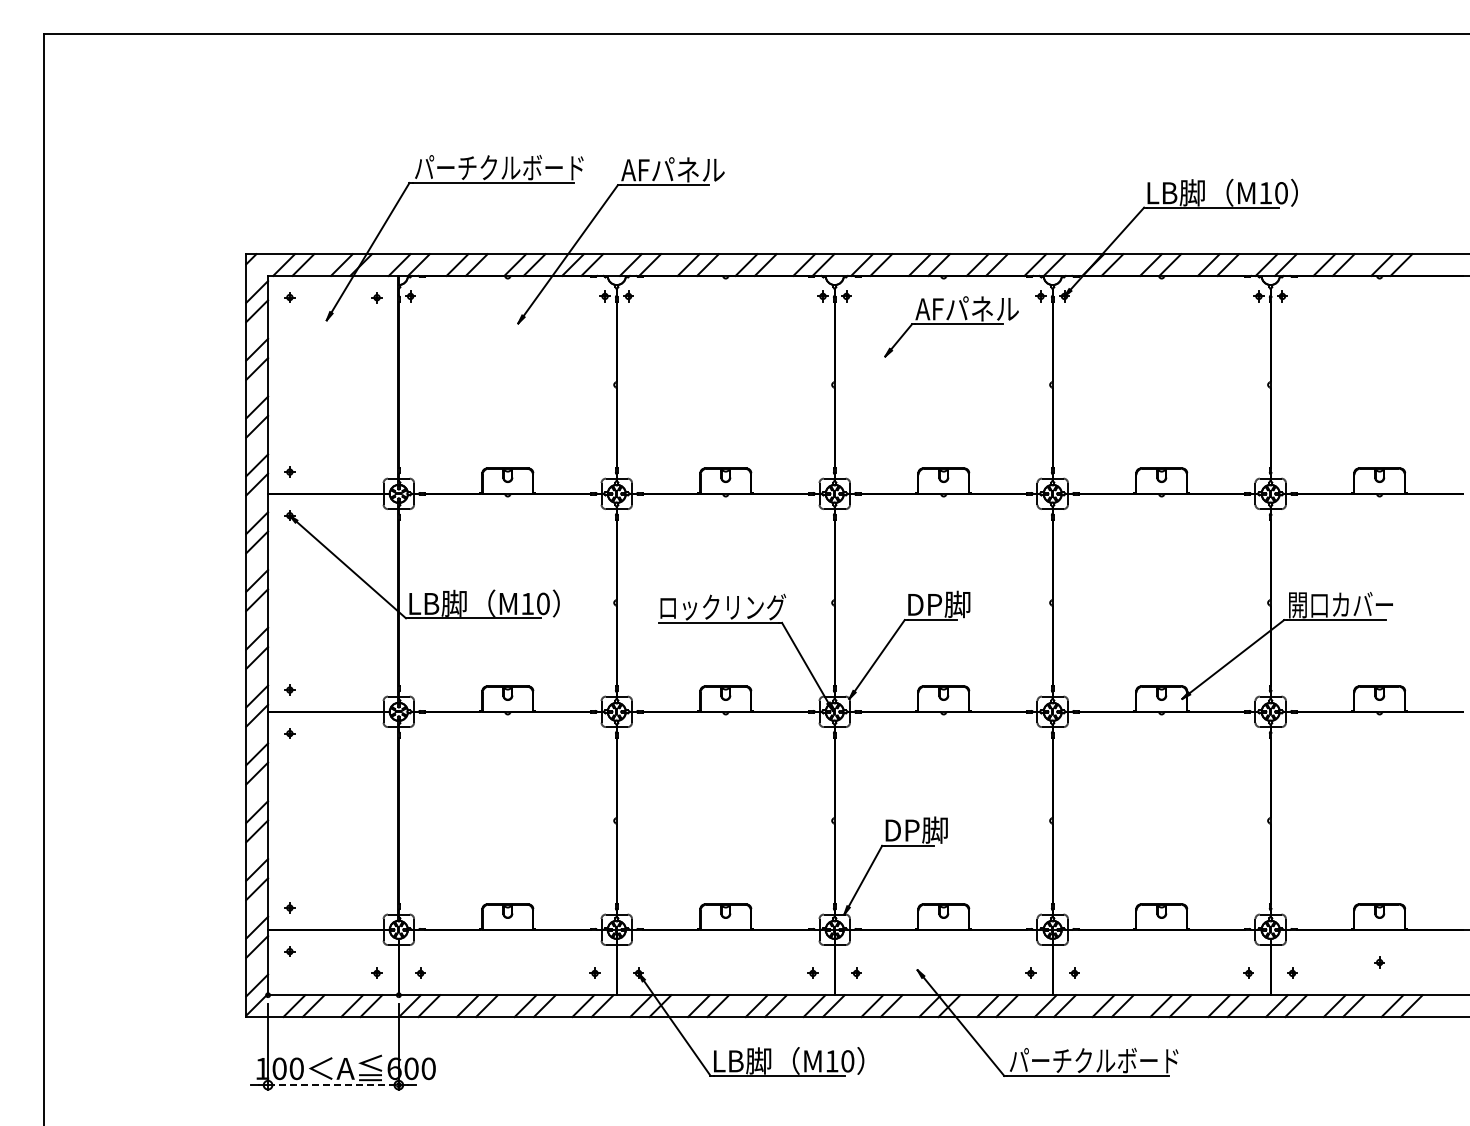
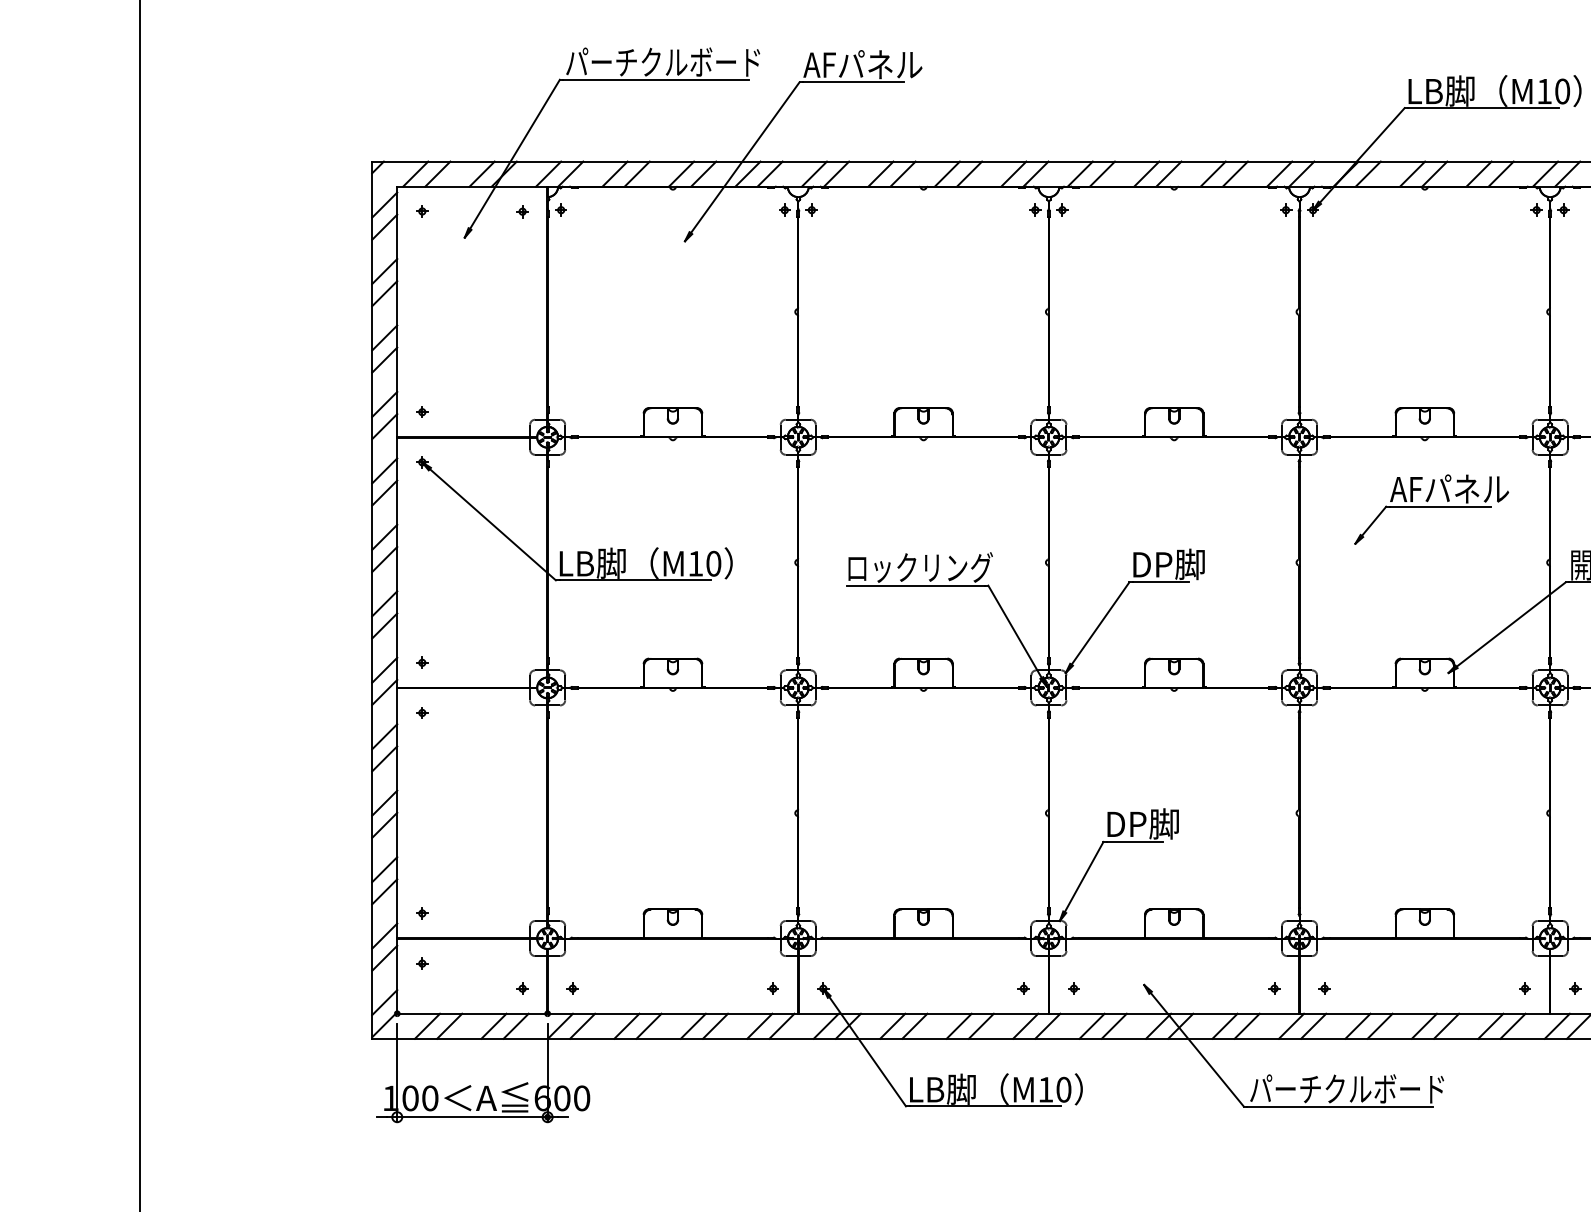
part: (951, 326) -> (1431, 509), moved
line: (333, 1085) -> (472, 1117), dashed -> solid

